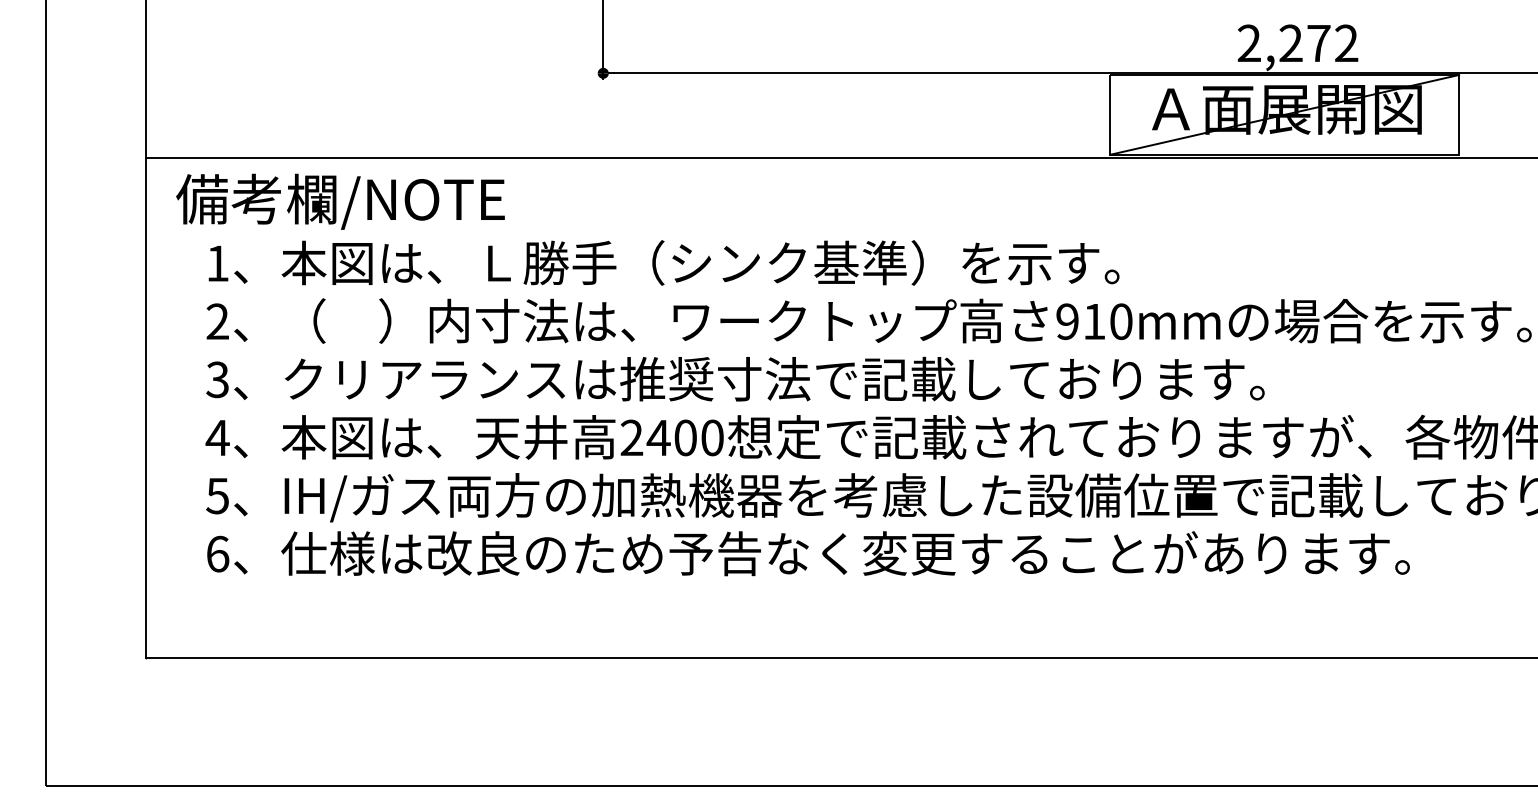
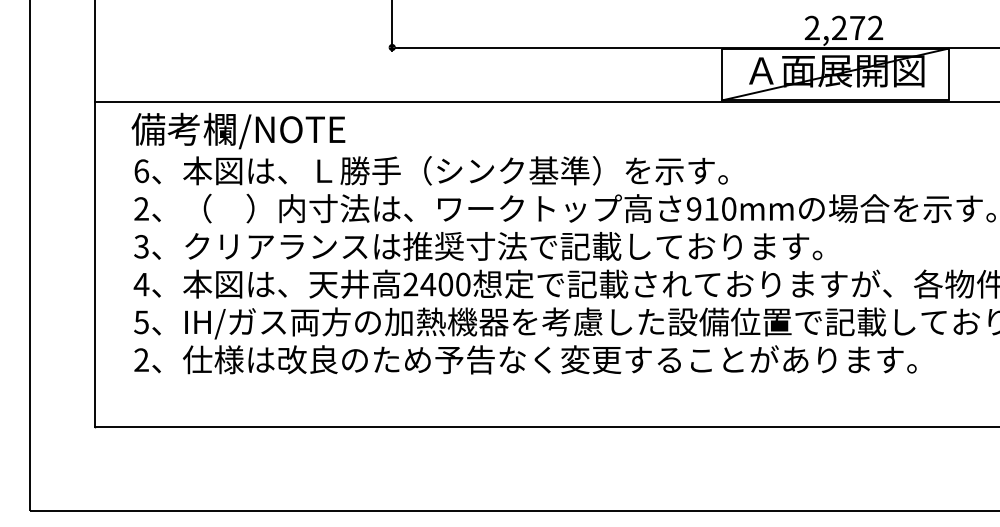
text: (340, 200) -> (238, 130), moved
text: (217, 264) -> (141, 171), 1 -> 6
text: (217, 554) -> (141, 360), 6 -> 2

